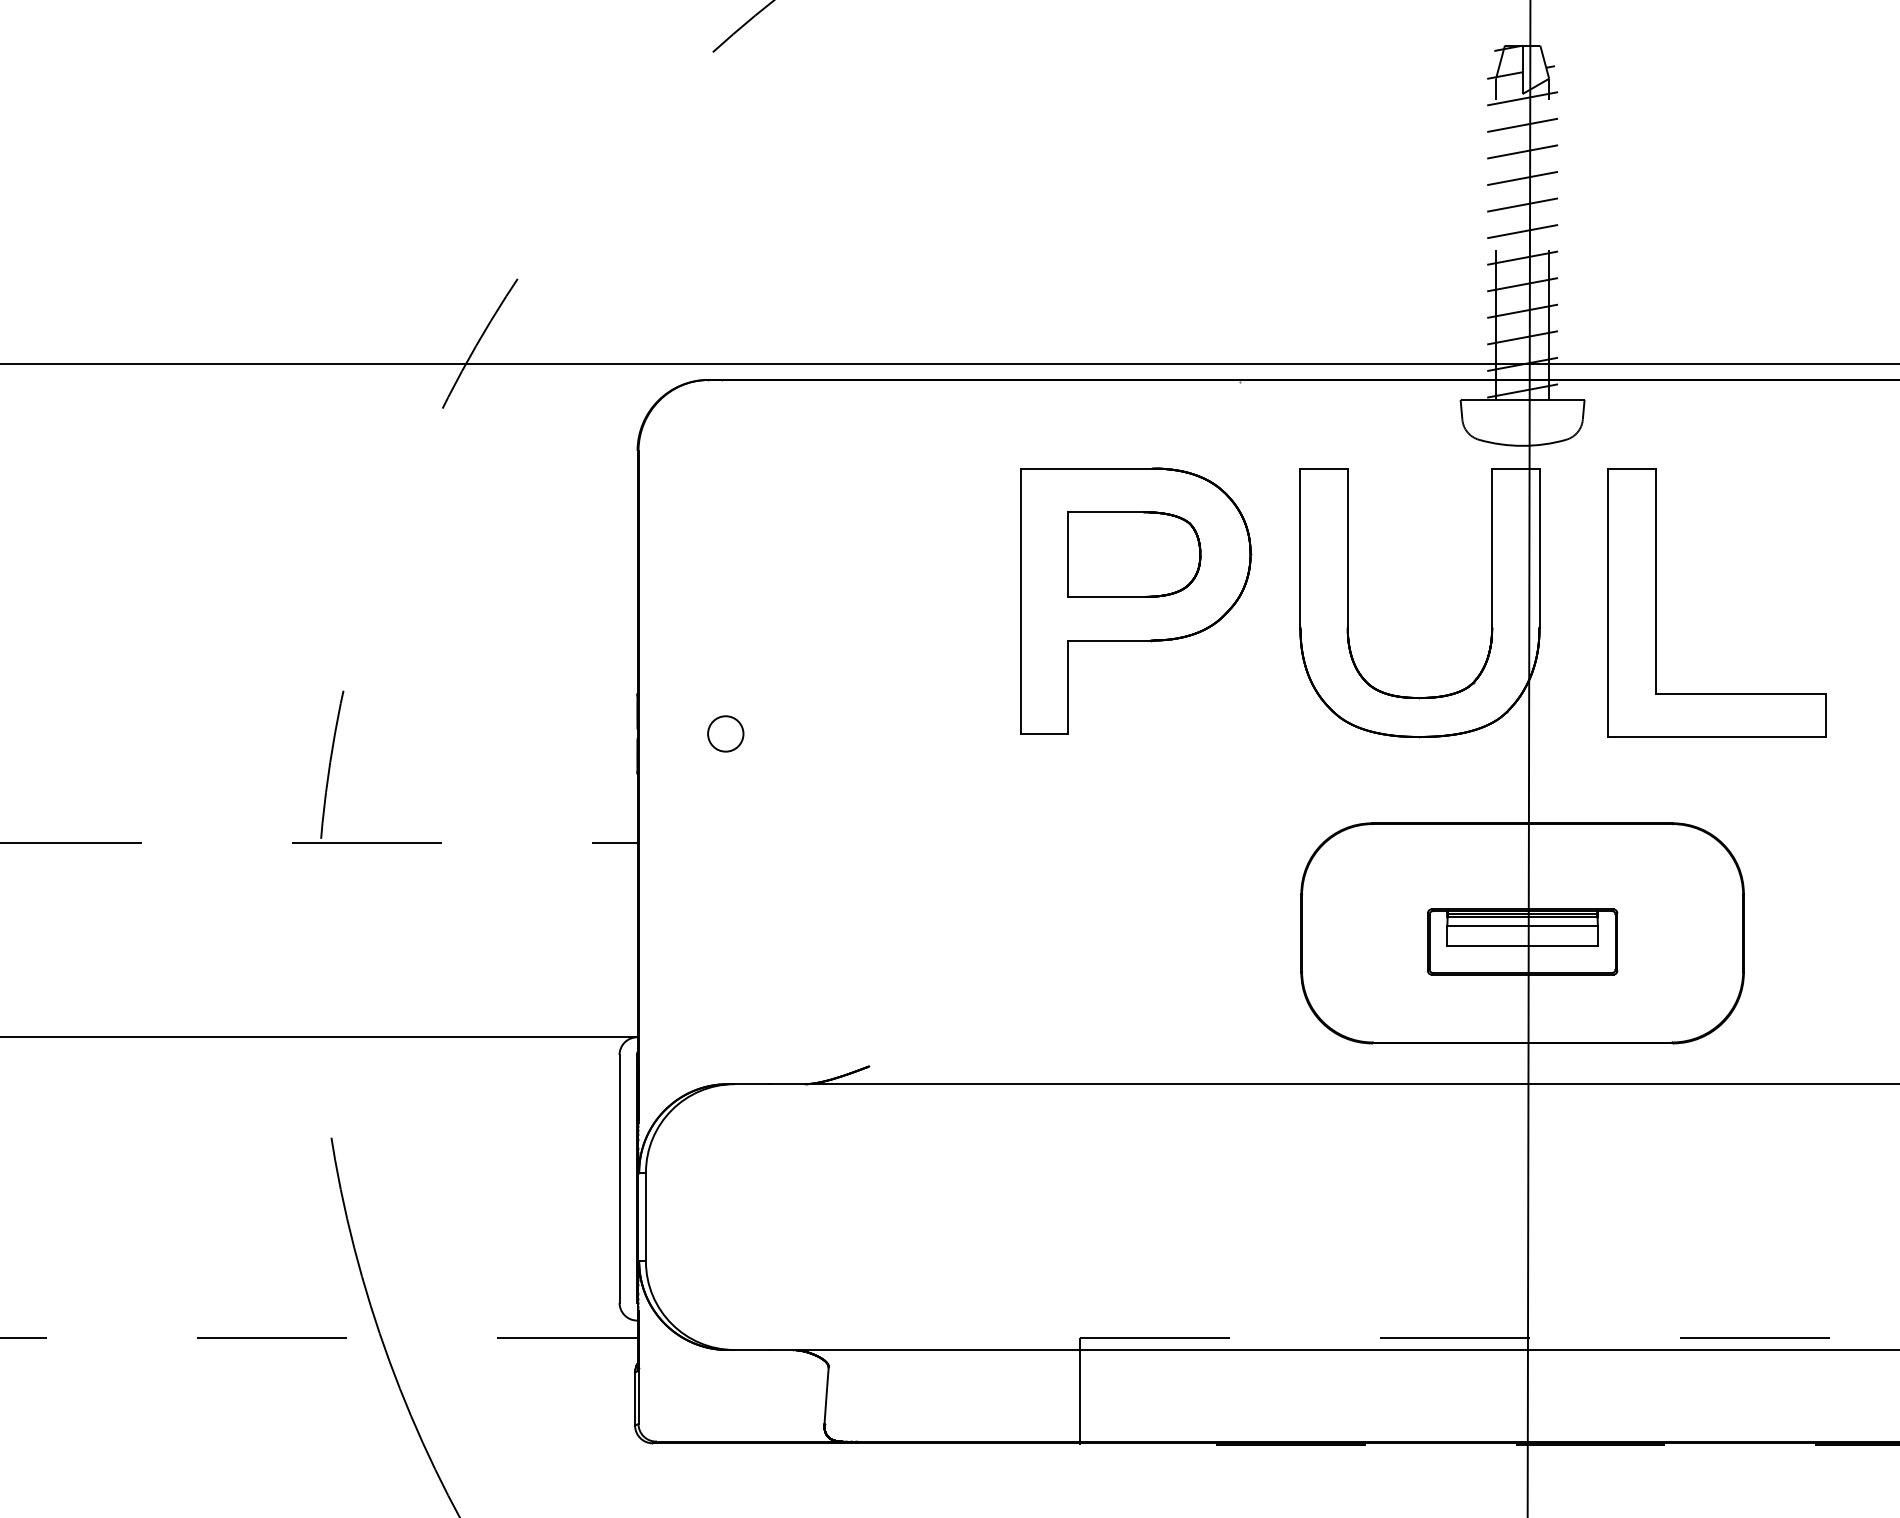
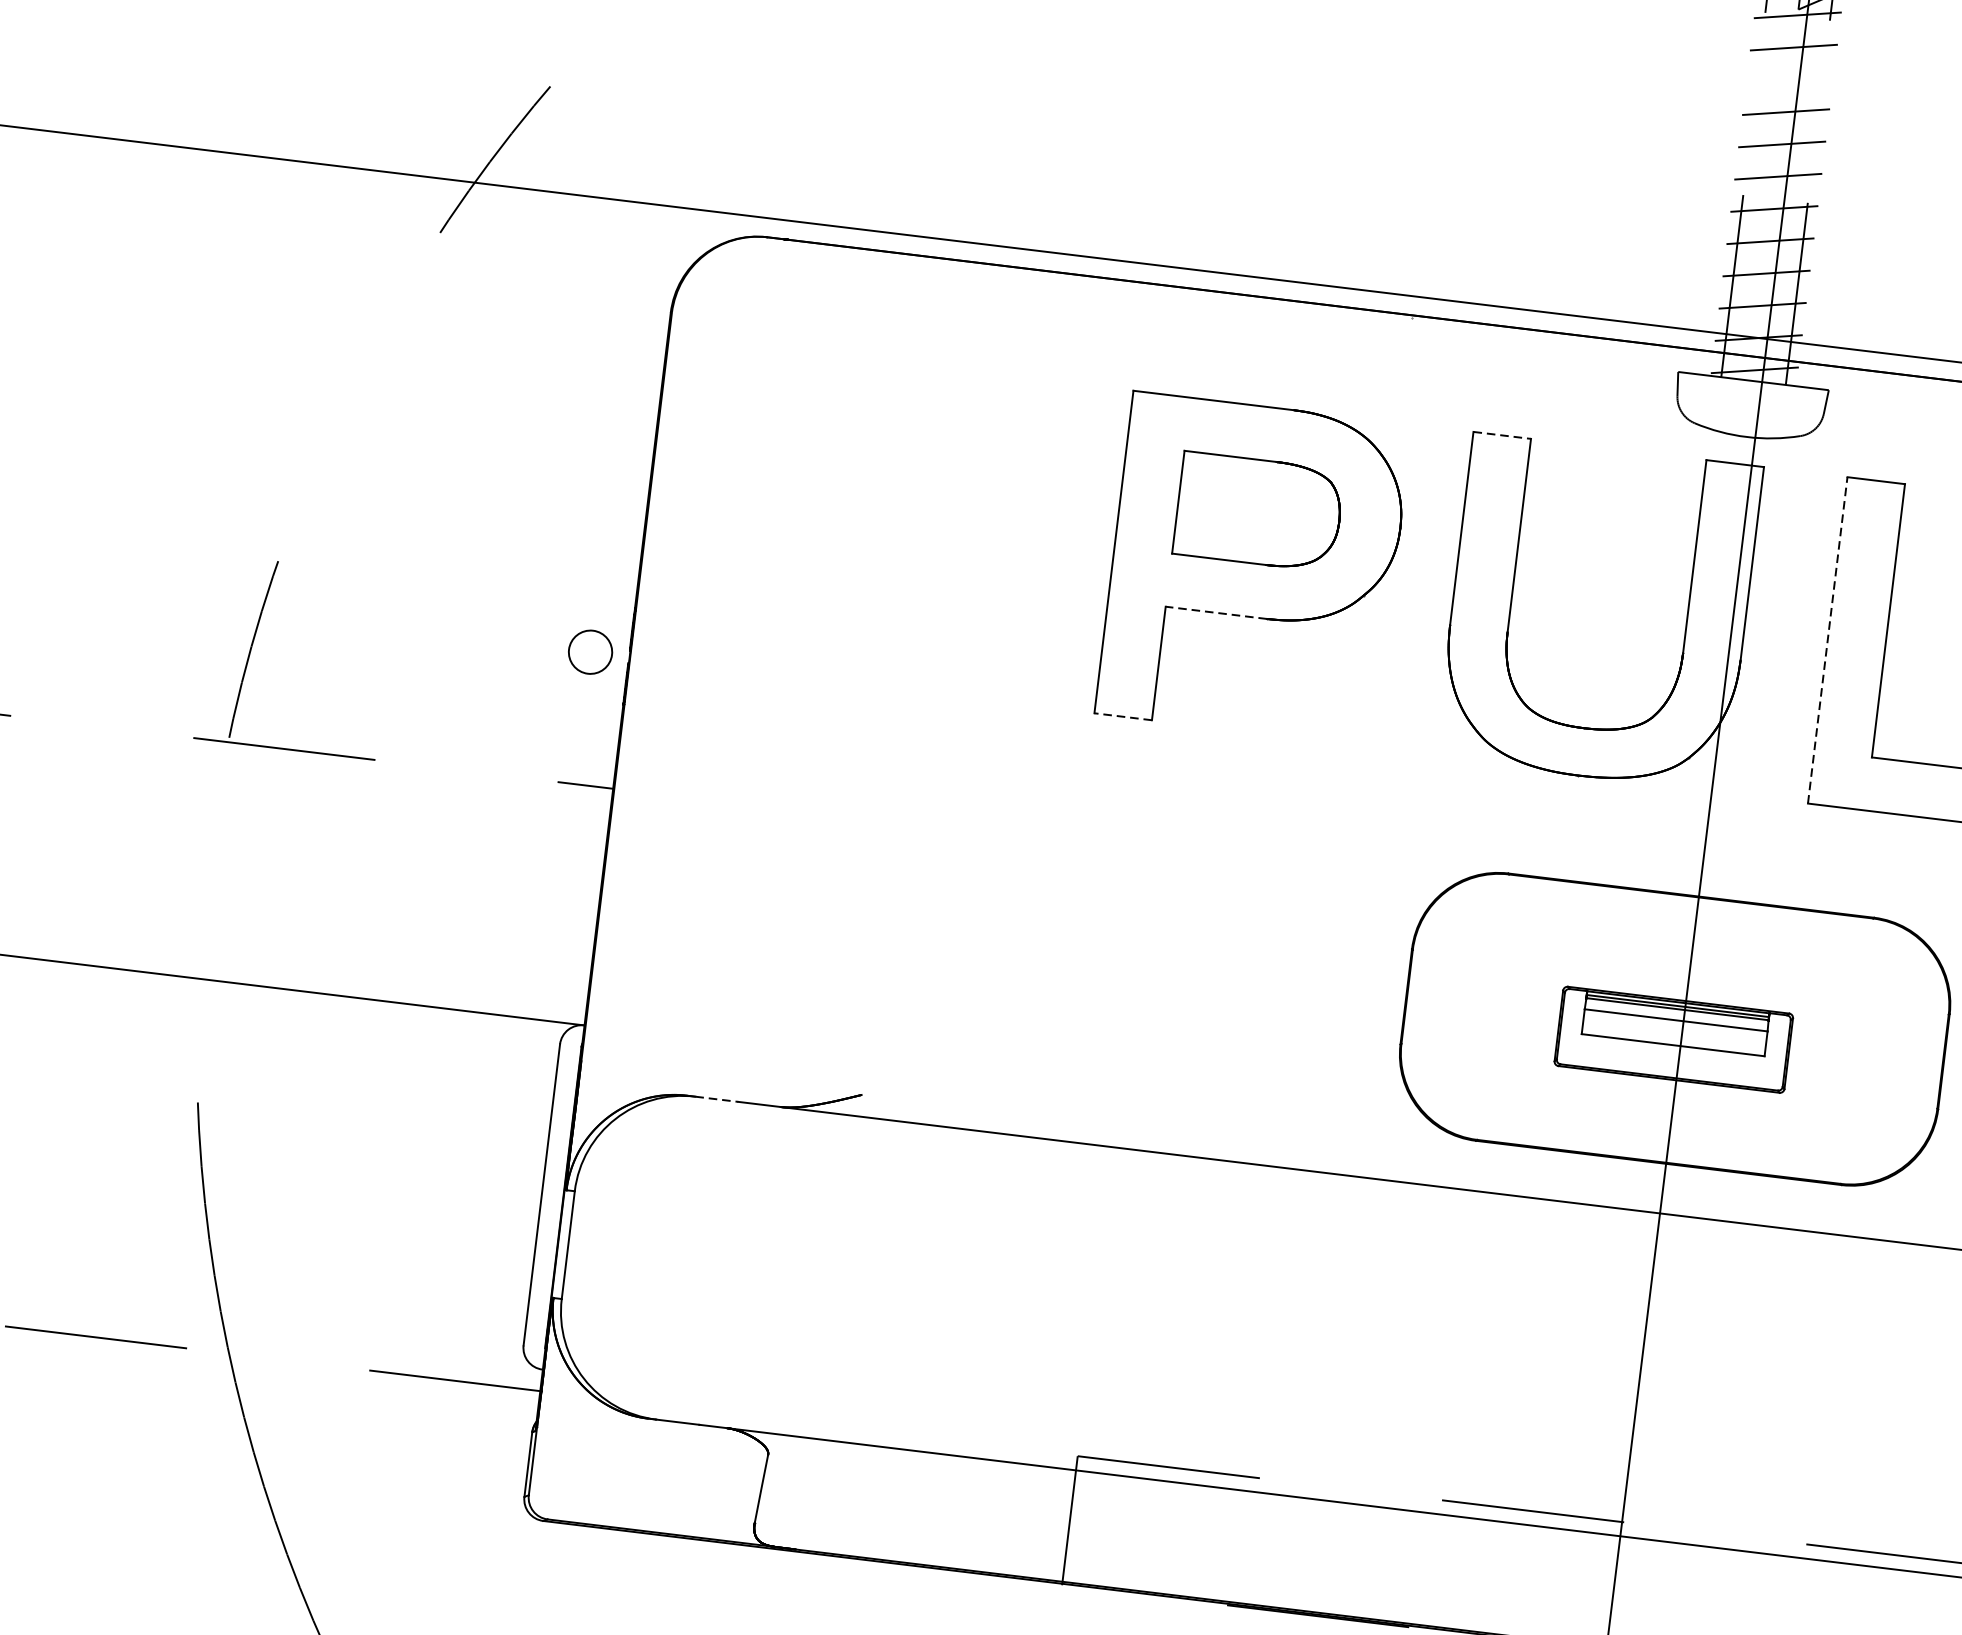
line: (1522, 151) -> (1789, 79), removed
line: (1324, 468) -> (1502, 435), solid -> dashed
line: (1608, 602) -> (1828, 639), solid -> dashed
line: (1109, 640) -> (1216, 612), solid -> dashed
circle: (725, 733) -> (590, 651), moved
line: (1044, 734) -> (1123, 717), solid -> dashed
line: (752, 1084) -> (717, 1099), solid -> dashed

